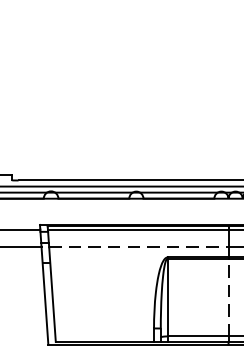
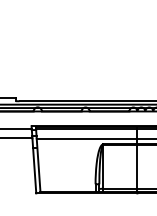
line: (139, 246) -> (87, 138), dashed -> solid
line: (228, 296) -> (137, 166), dashed -> solid

